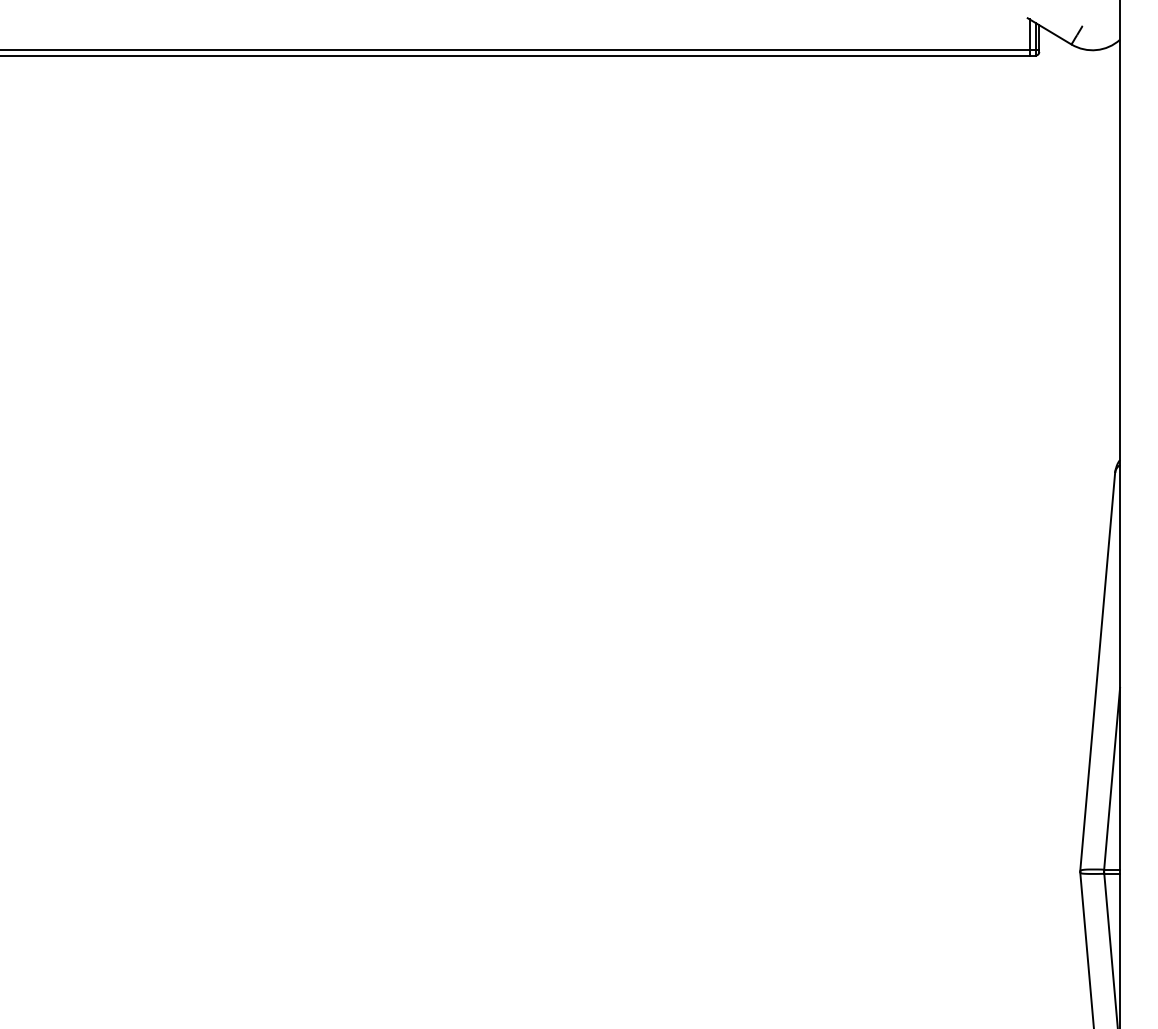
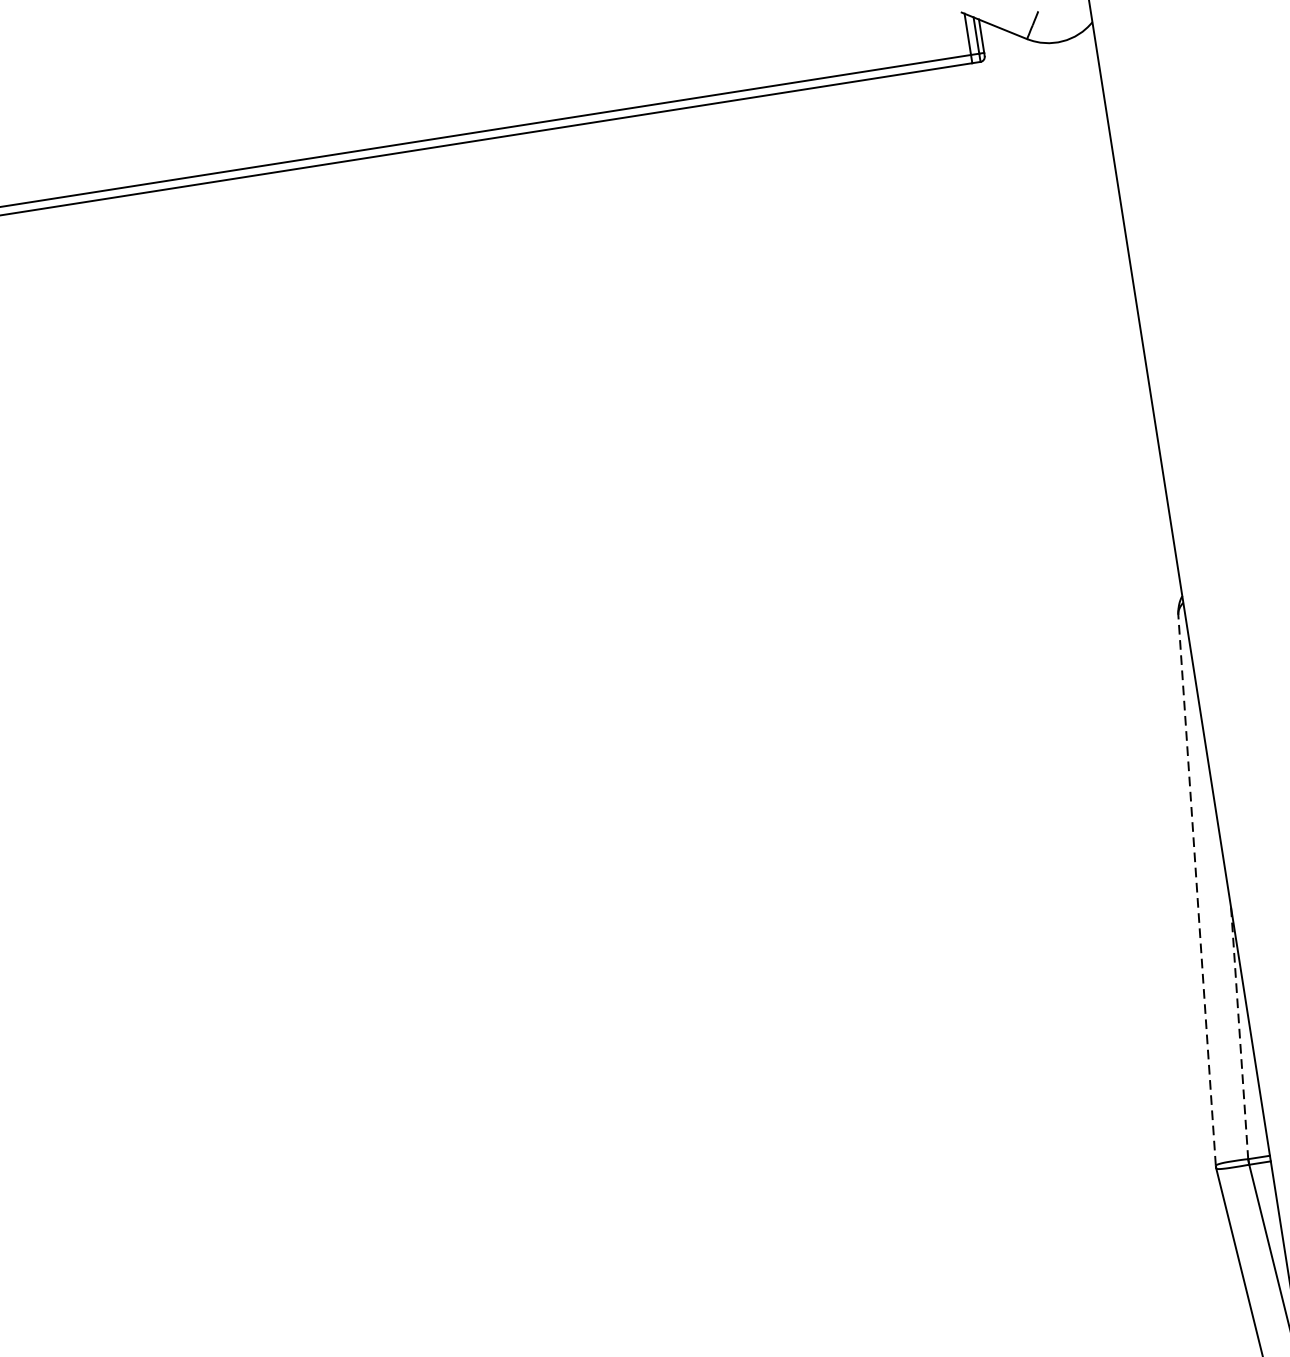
line: (1097, 671) -> (1196, 889), solid -> dashed
line: (1112, 779) -> (1240, 1034), solid -> dashed

